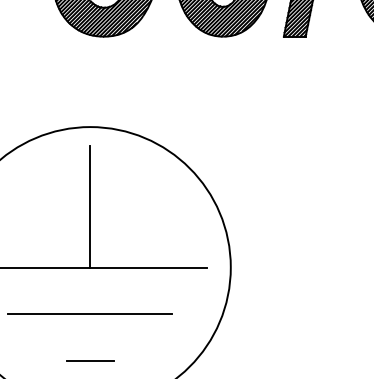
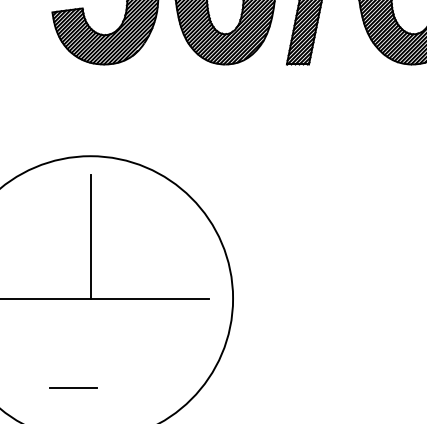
line: (90, 314) -> (90, 346), removed
line: (90, 360) -> (73, 387), moved

